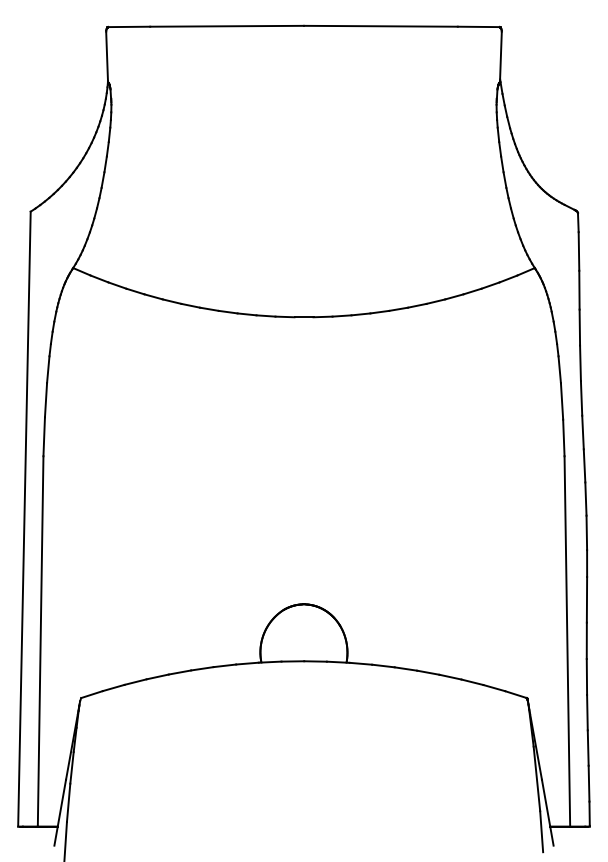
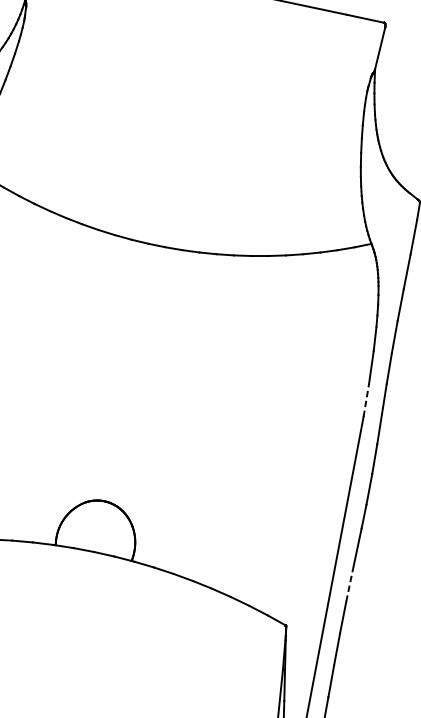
line: (563, 437) -> (366, 400), solid -> dashed
line: (586, 640) -> (349, 585), solid -> dashed

